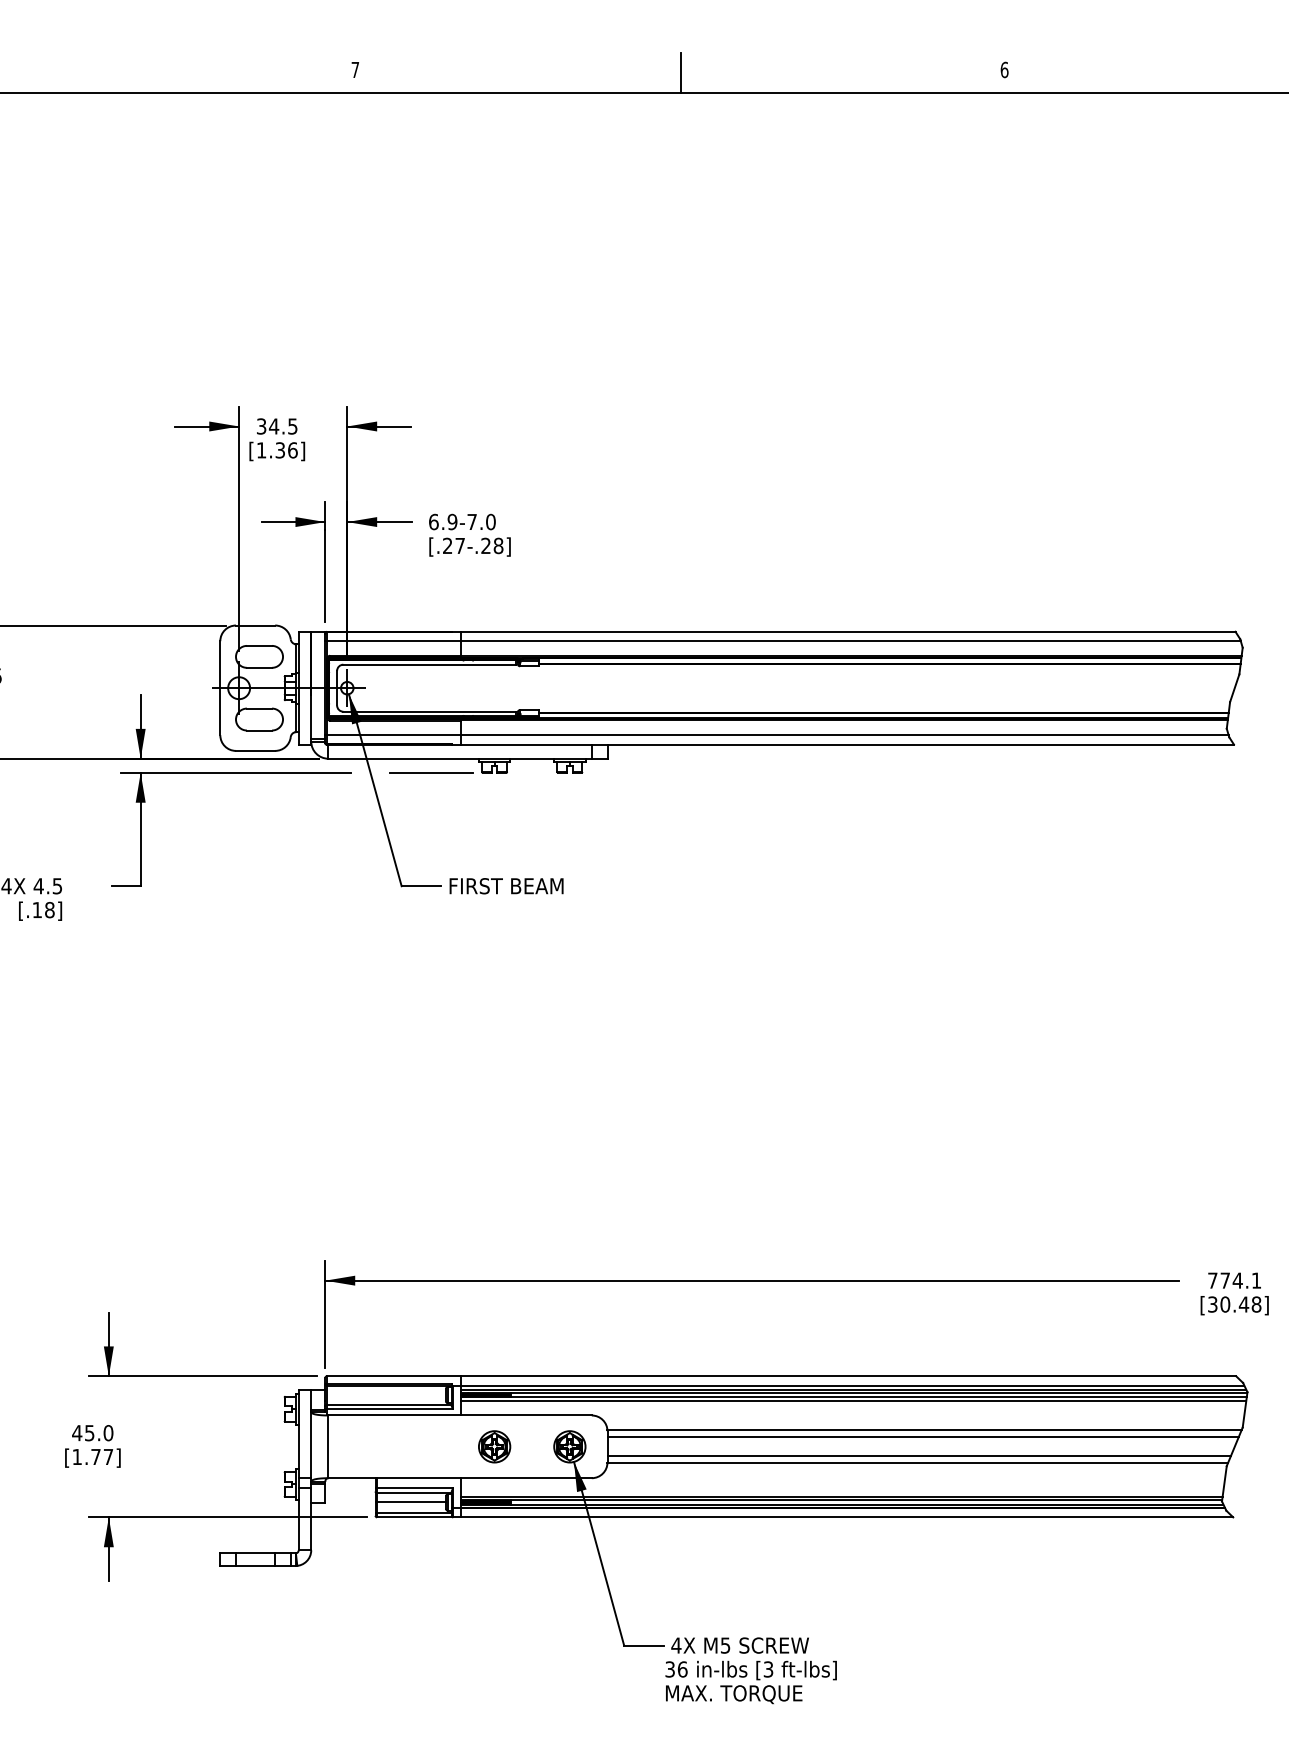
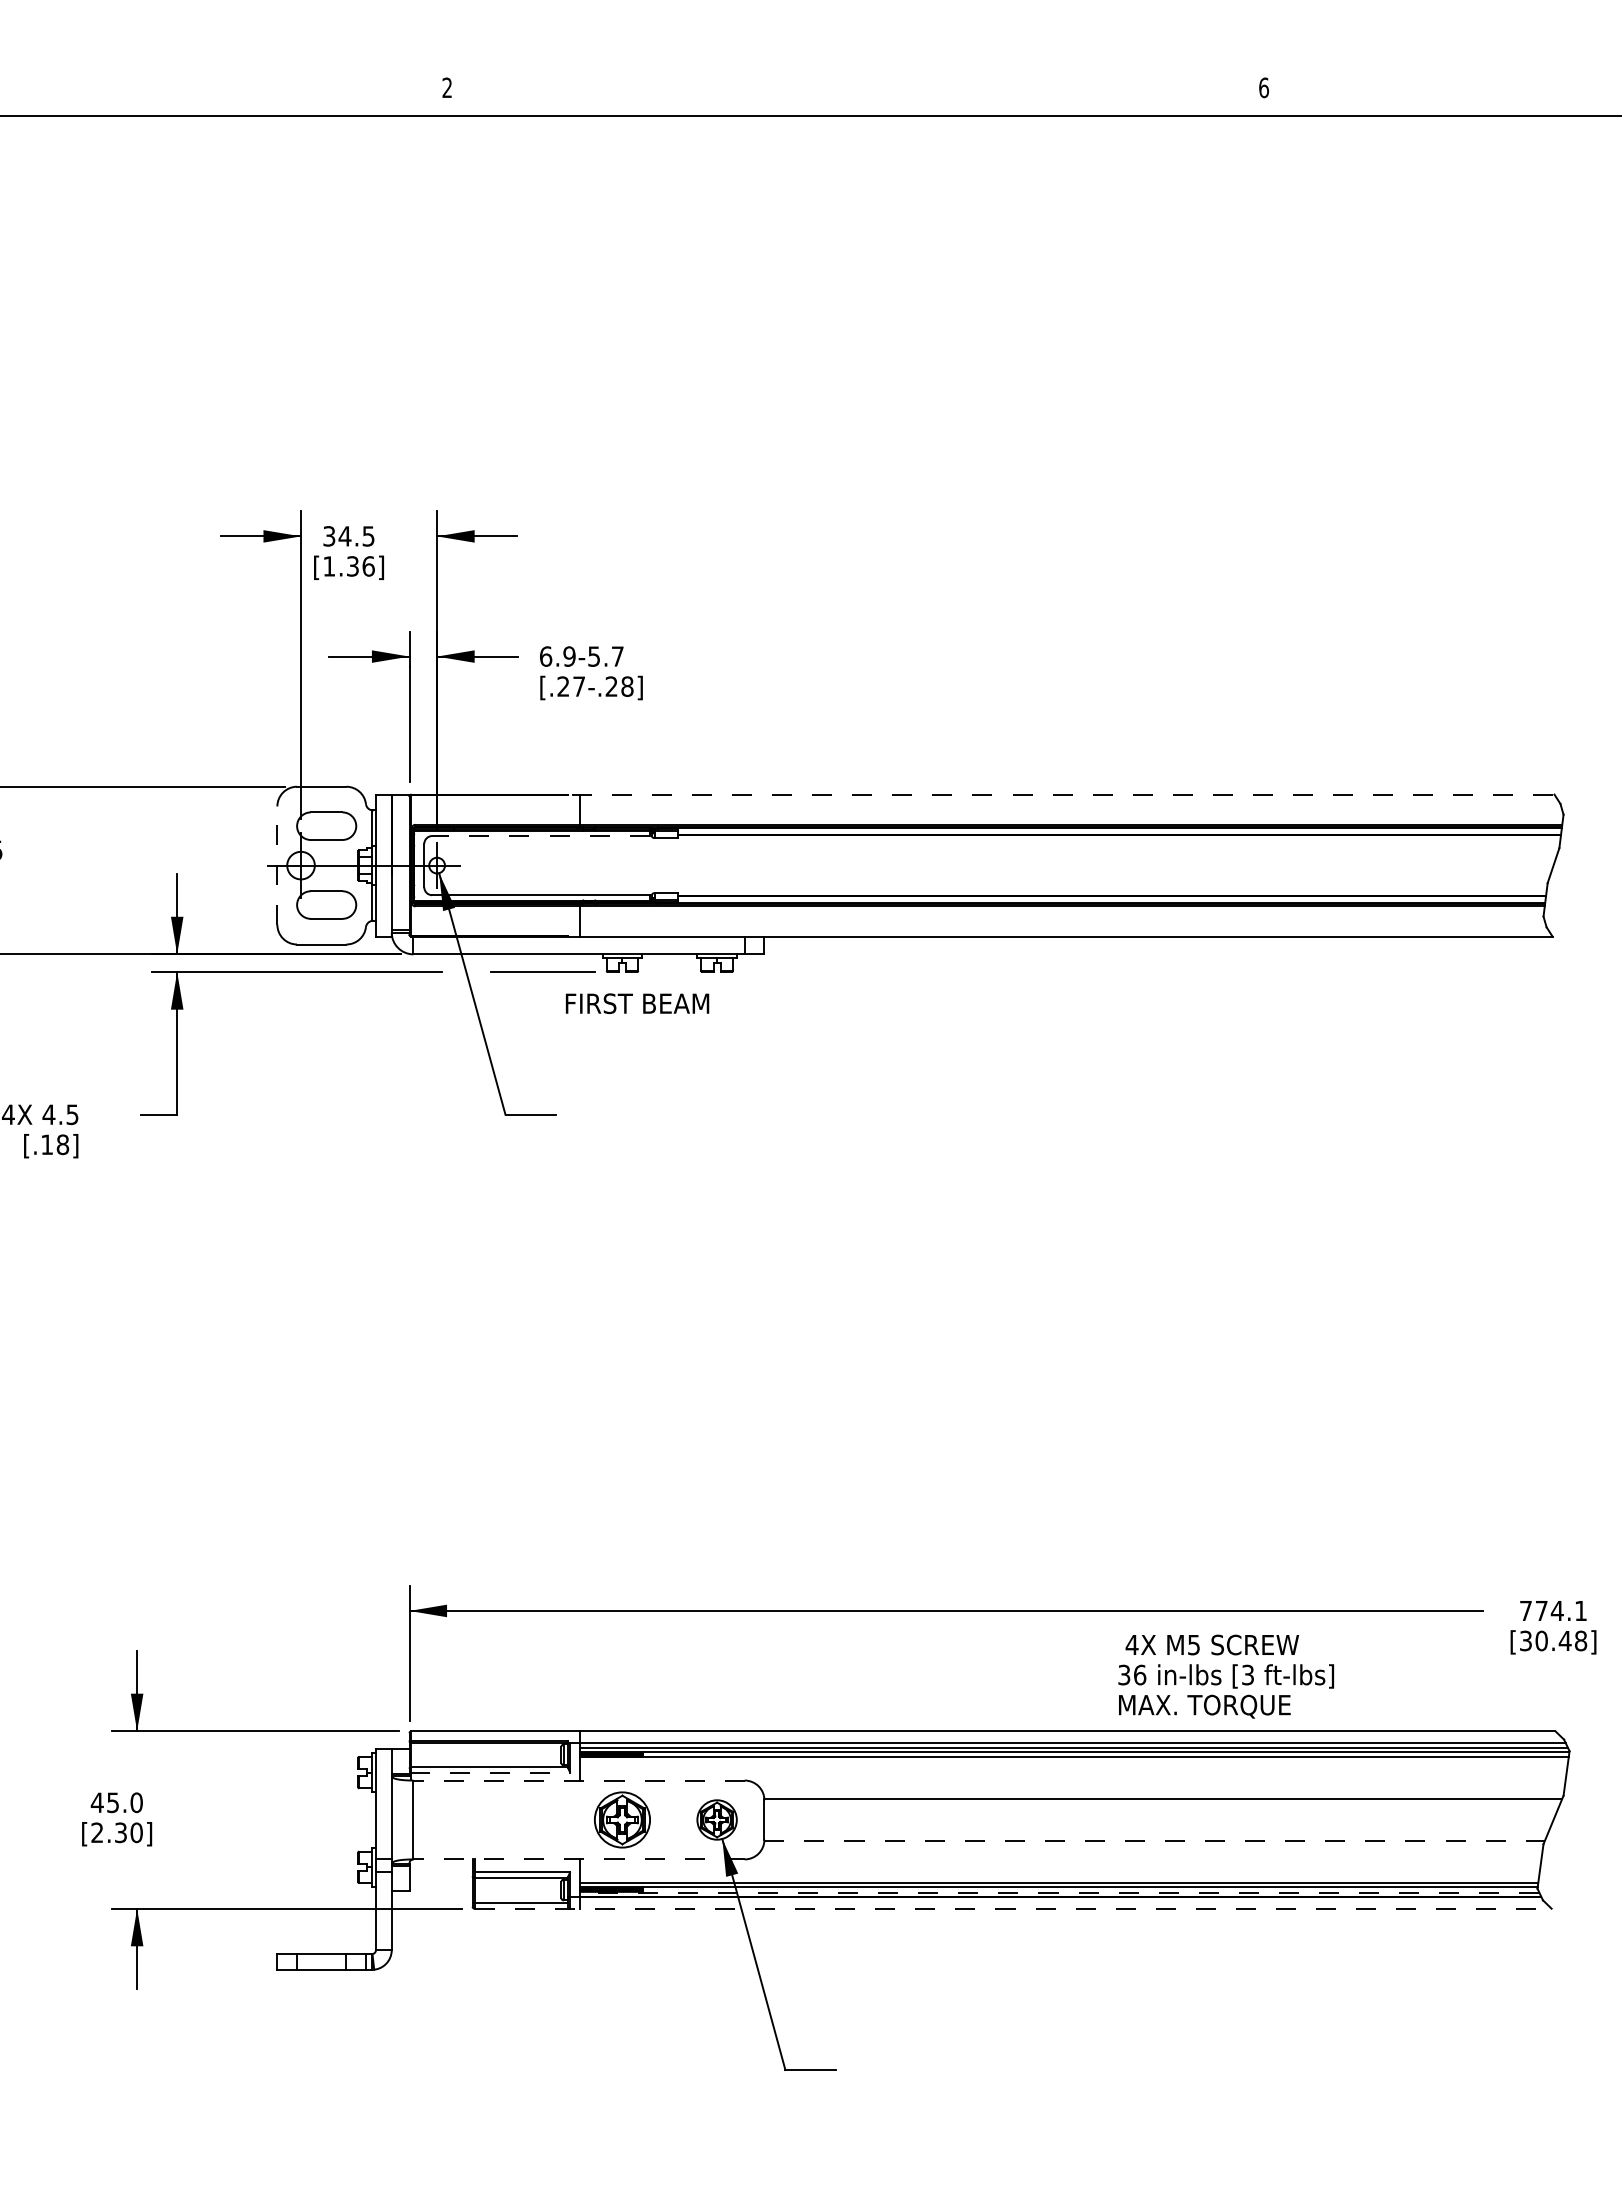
text: (354, 69) -> (446, 87), 7 -> 2
line: (680, 72) -> (856, 91), removed
text: (481, 521) -> (605, 656), 6.9-7.0 -> 6.9-5.7
line: (780, 631) -> (982, 794), solid -> dashed
line: (783, 641) -> (985, 806), removed
line: (429, 665) -> (540, 836), solid -> dashed
line: (220, 688) -> (277, 865), solid -> dashed
line: (776, 735) -> (977, 924), removed
text: (506, 886) -> (637, 1003), moved
line: (853, 1400) -> (1074, 1761), removed
line: (389, 1409) -> (490, 1772), solid -> dashed
line: (460, 1415) -> (579, 1780), solid -> dashed
line: (923, 1437) -> (1161, 1808), removed
part: (494, 1446) -> (622, 1819), size x1.4
line: (919, 1455) -> (1156, 1831), removed
text: (92, 1456) -> (116, 1832), [1.77] -> [2.30]
line: (918, 1463) -> (1155, 1840), solid -> dashed
line: (460, 1478) -> (579, 1859), solid -> dashed
line: (410, 1502) -> (516, 1889), removed
line: (842, 1504) -> (1059, 1892), solid -> dashed
line: (805, 1517) -> (1013, 1908), solid -> dashed
text: (750, 1670) -> (1225, 1676), moved

